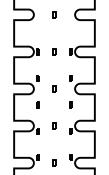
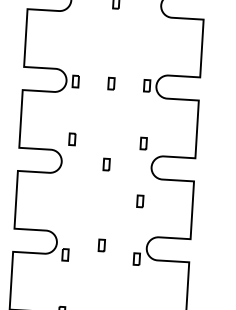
part: (37, 104) -> (67, 196), removed

